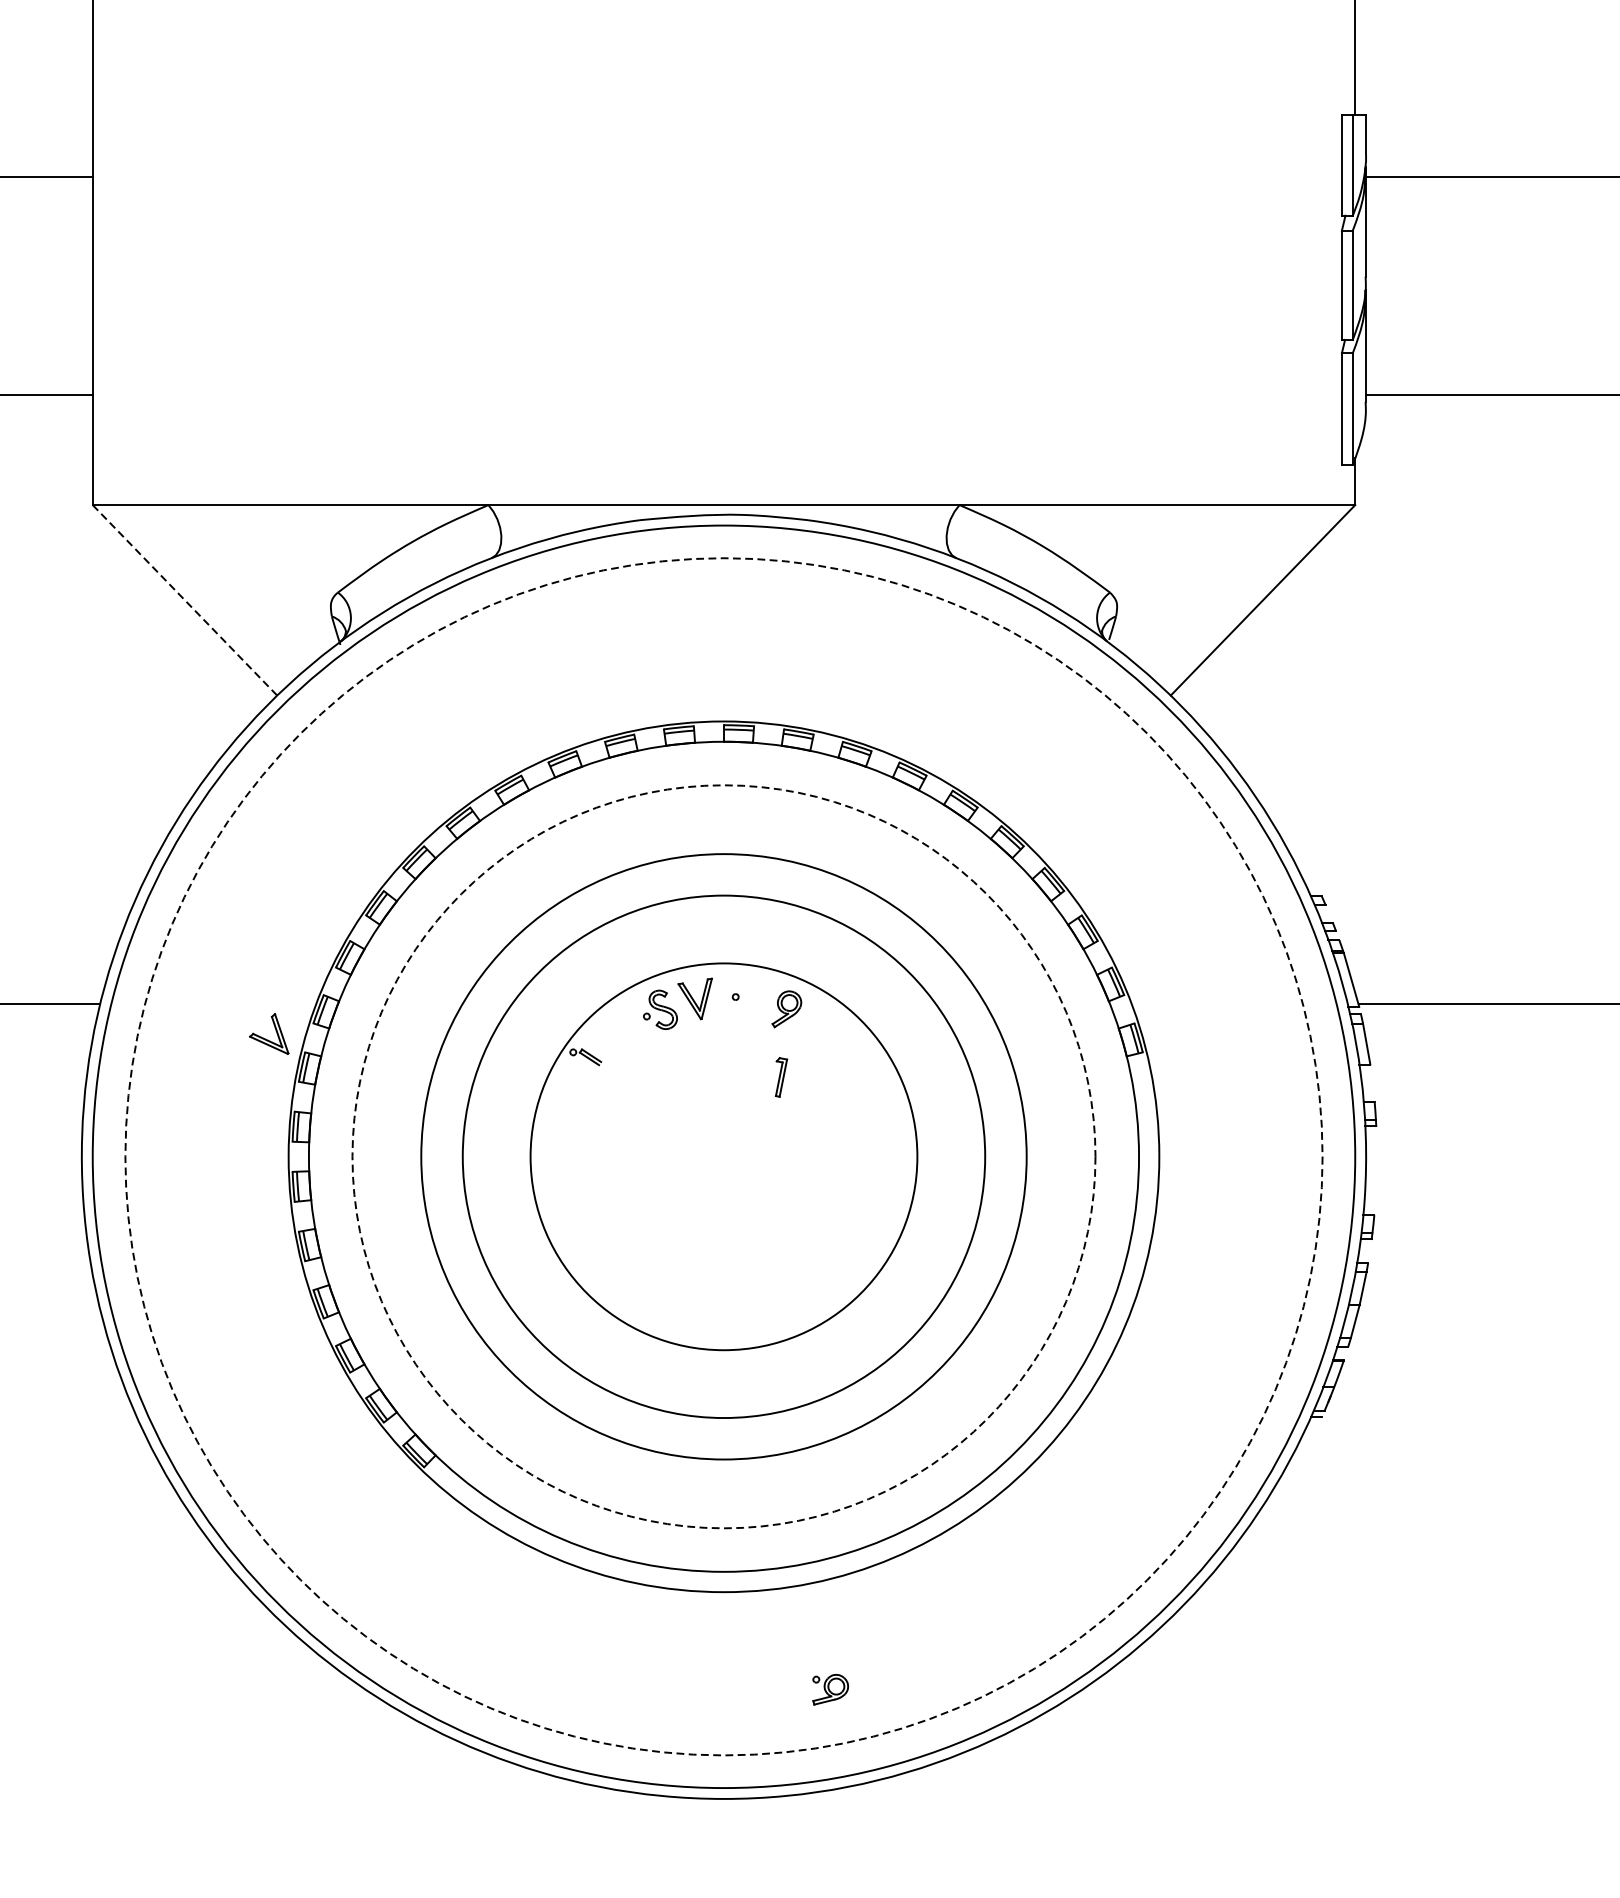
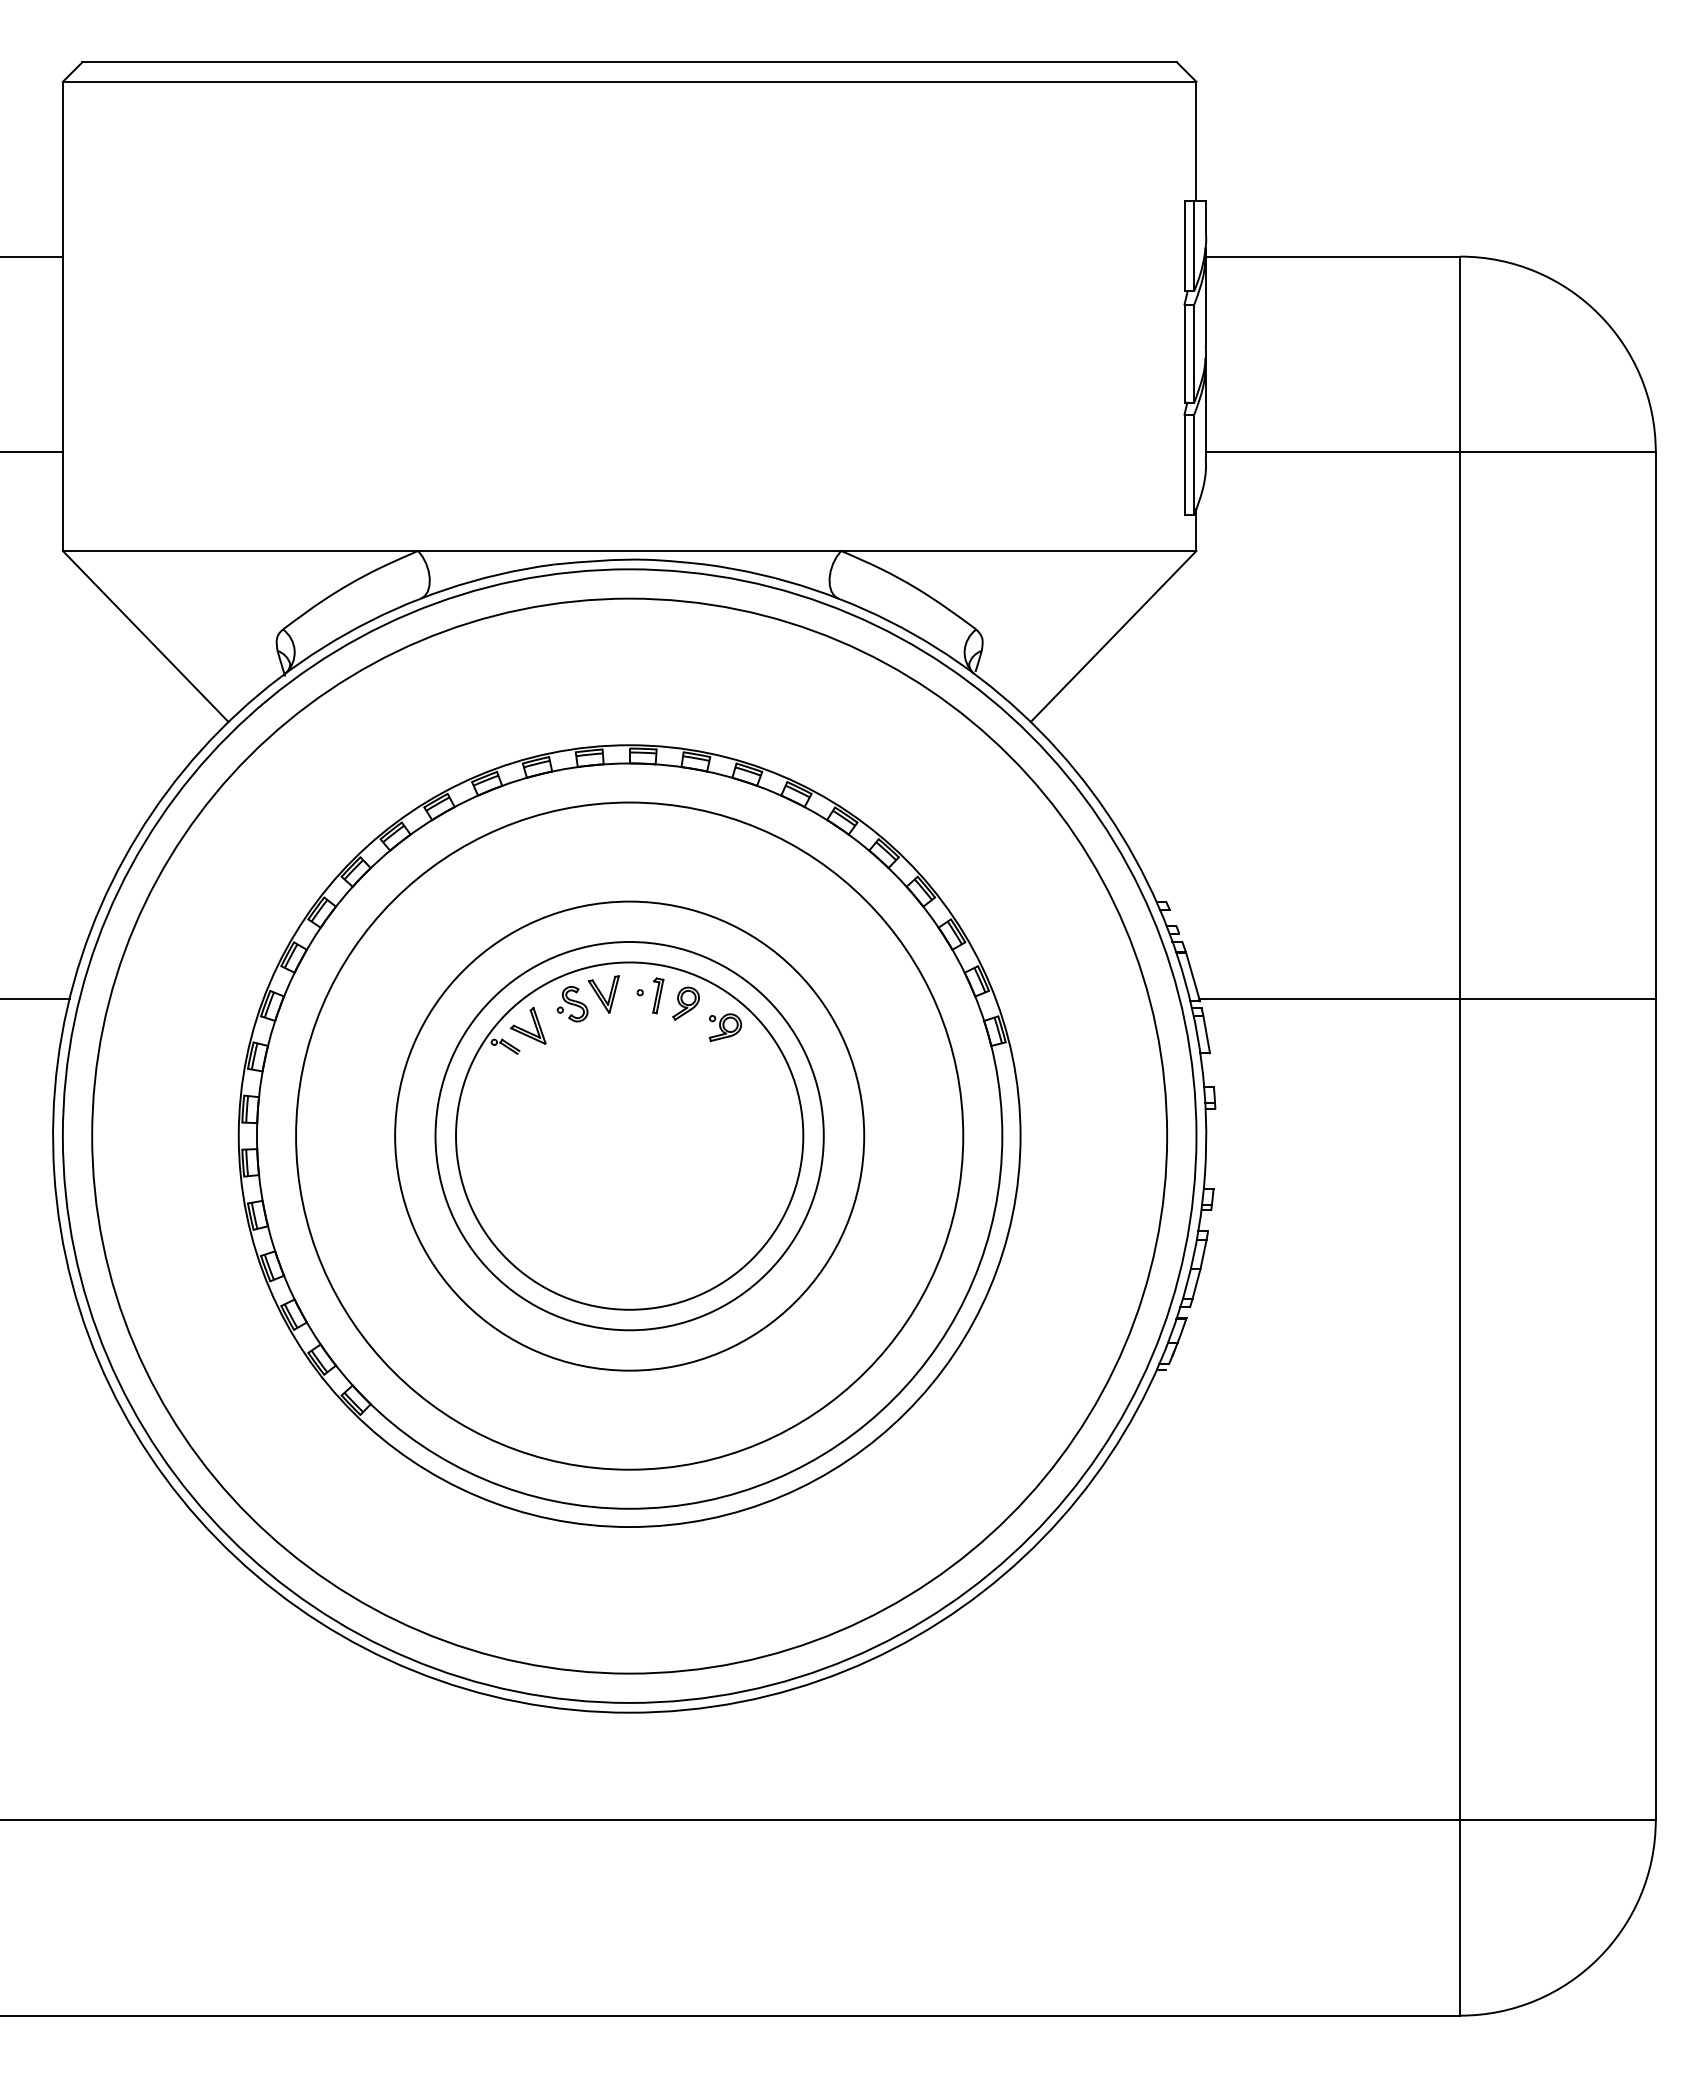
line: (185, 600) -> (146, 636), dashed -> solid
part: (269, 1033) -> (528, 1025), moved
part: (781, 1077) -> (658, 995), moved
circle: (723, 1156) -> (629, 1135), dashed -> solid
circle: (723, 1156) -> (629, 1135), dashed -> solid
circle: (723, 1157) -> (629, 1136), size x0.71
part: (830, 1689) -> (725, 1027), moved

